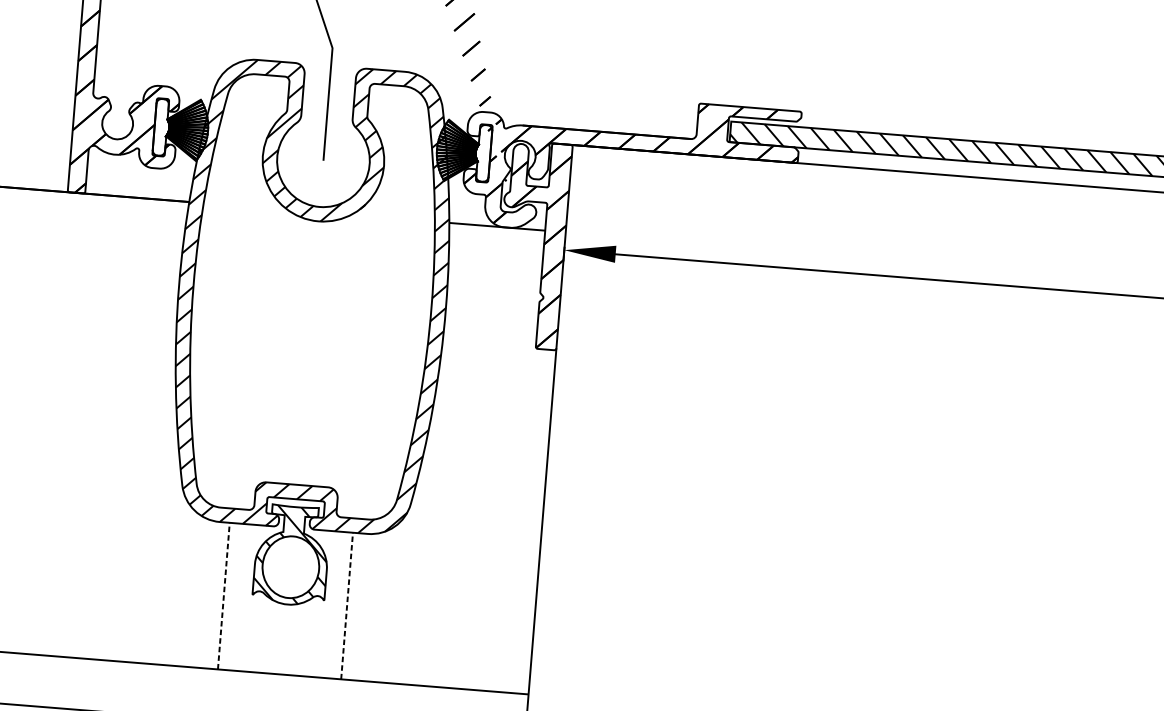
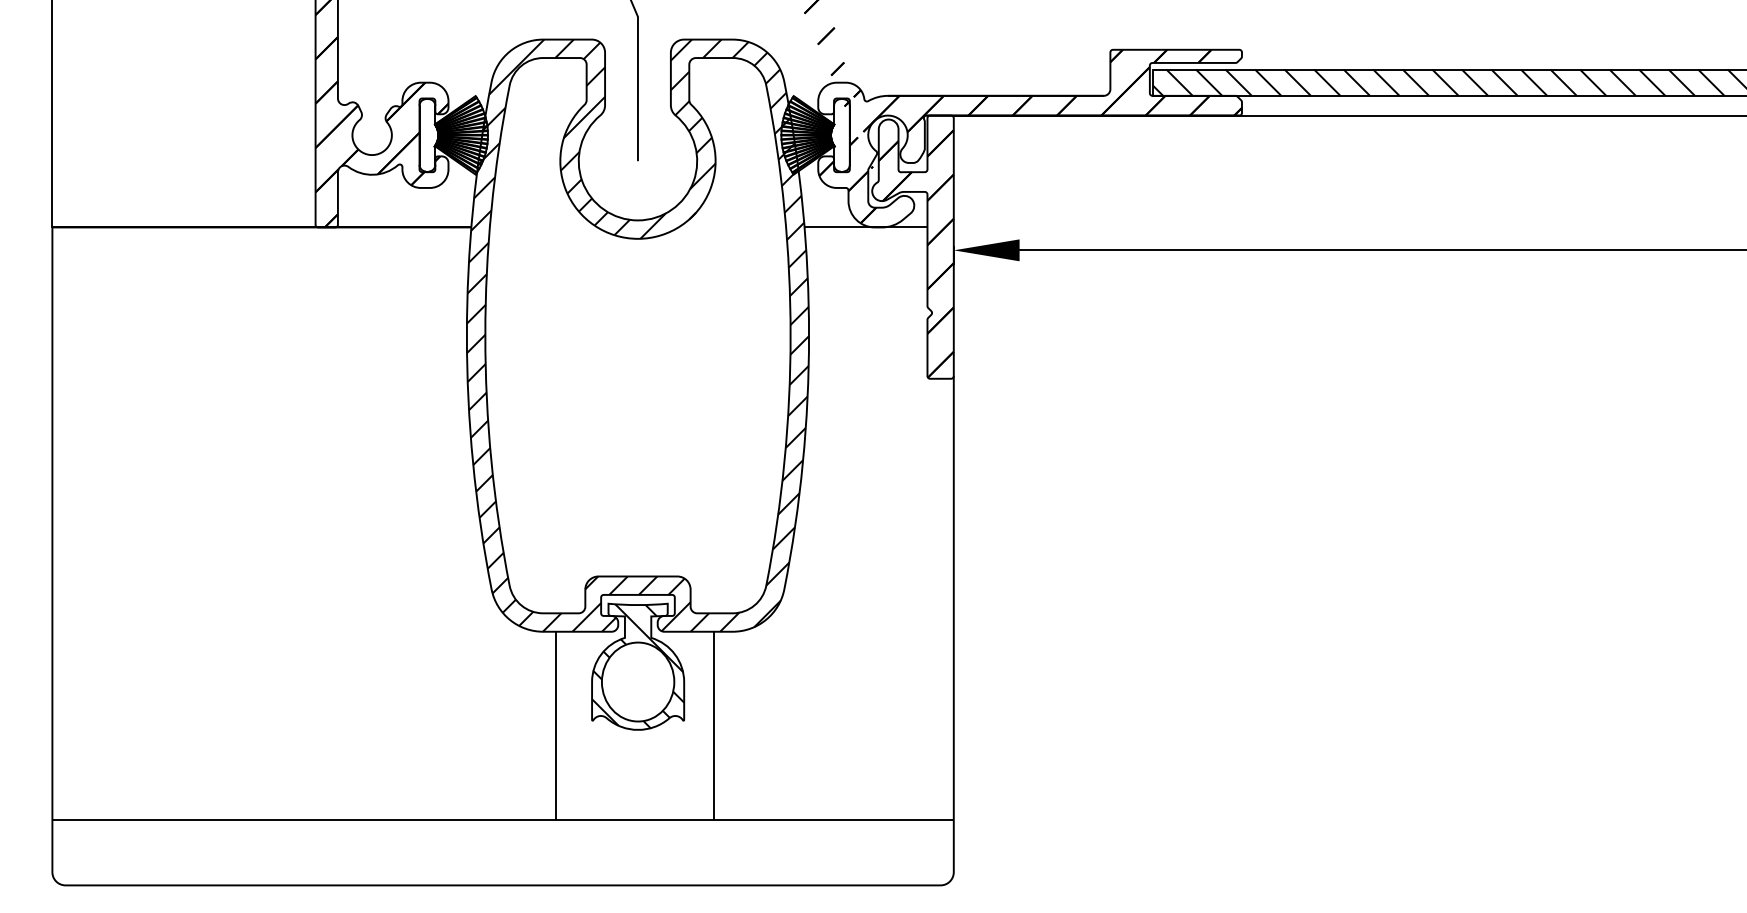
line: (223, 595) -> (555, 725), dashed -> solid
line: (346, 605) -> (713, 725), dashed -> solid

